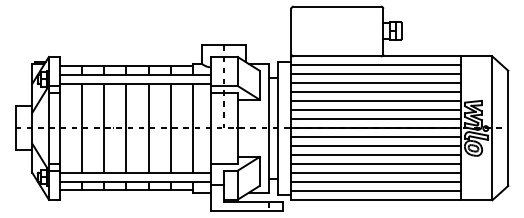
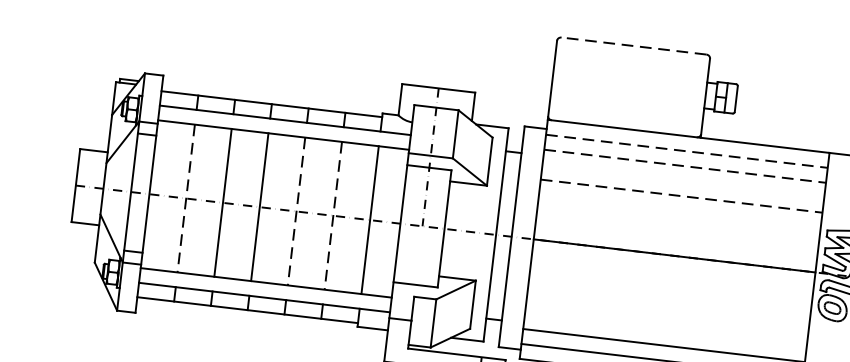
line: (337, 6) -> (634, 45), solid -> dashed
line: (376, 65) -> (687, 151), solid -> dashed
line: (376, 74) -> (685, 166), solid -> dashed
line: (375, 83) -> (682, 181), removed
line: (376, 92) -> (682, 196), solid -> dashed
line: (375, 101) -> (678, 211), removed
line: (375, 110) -> (677, 226), removed
line: (375, 119) -> (675, 241), removed
line: (82, 128) -> (186, 198), solid -> dashed
line: (148, 128) -> (296, 211), solid -> dashed
line: (170, 128) -> (333, 216), solid -> dashed
line: (375, 137) -> (671, 270), removed
line: (375, 146) -> (670, 285), removed
line: (375, 155) -> (668, 300), removed
line: (375, 164) -> (666, 315), removed
line: (375, 173) -> (664, 330), removed

